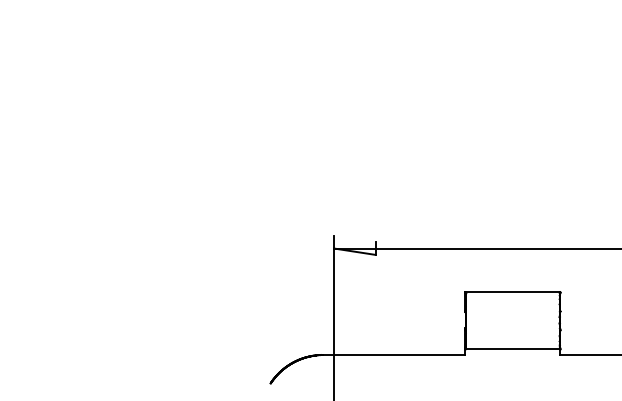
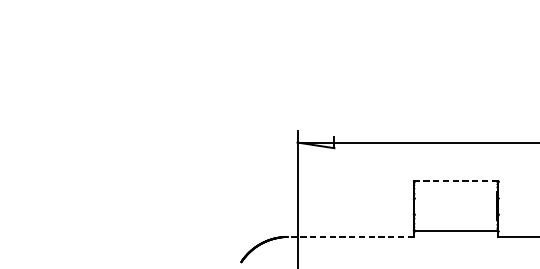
line: (512, 291) -> (455, 180), solid -> dashed
line: (393, 355) -> (350, 237), solid -> dashed

